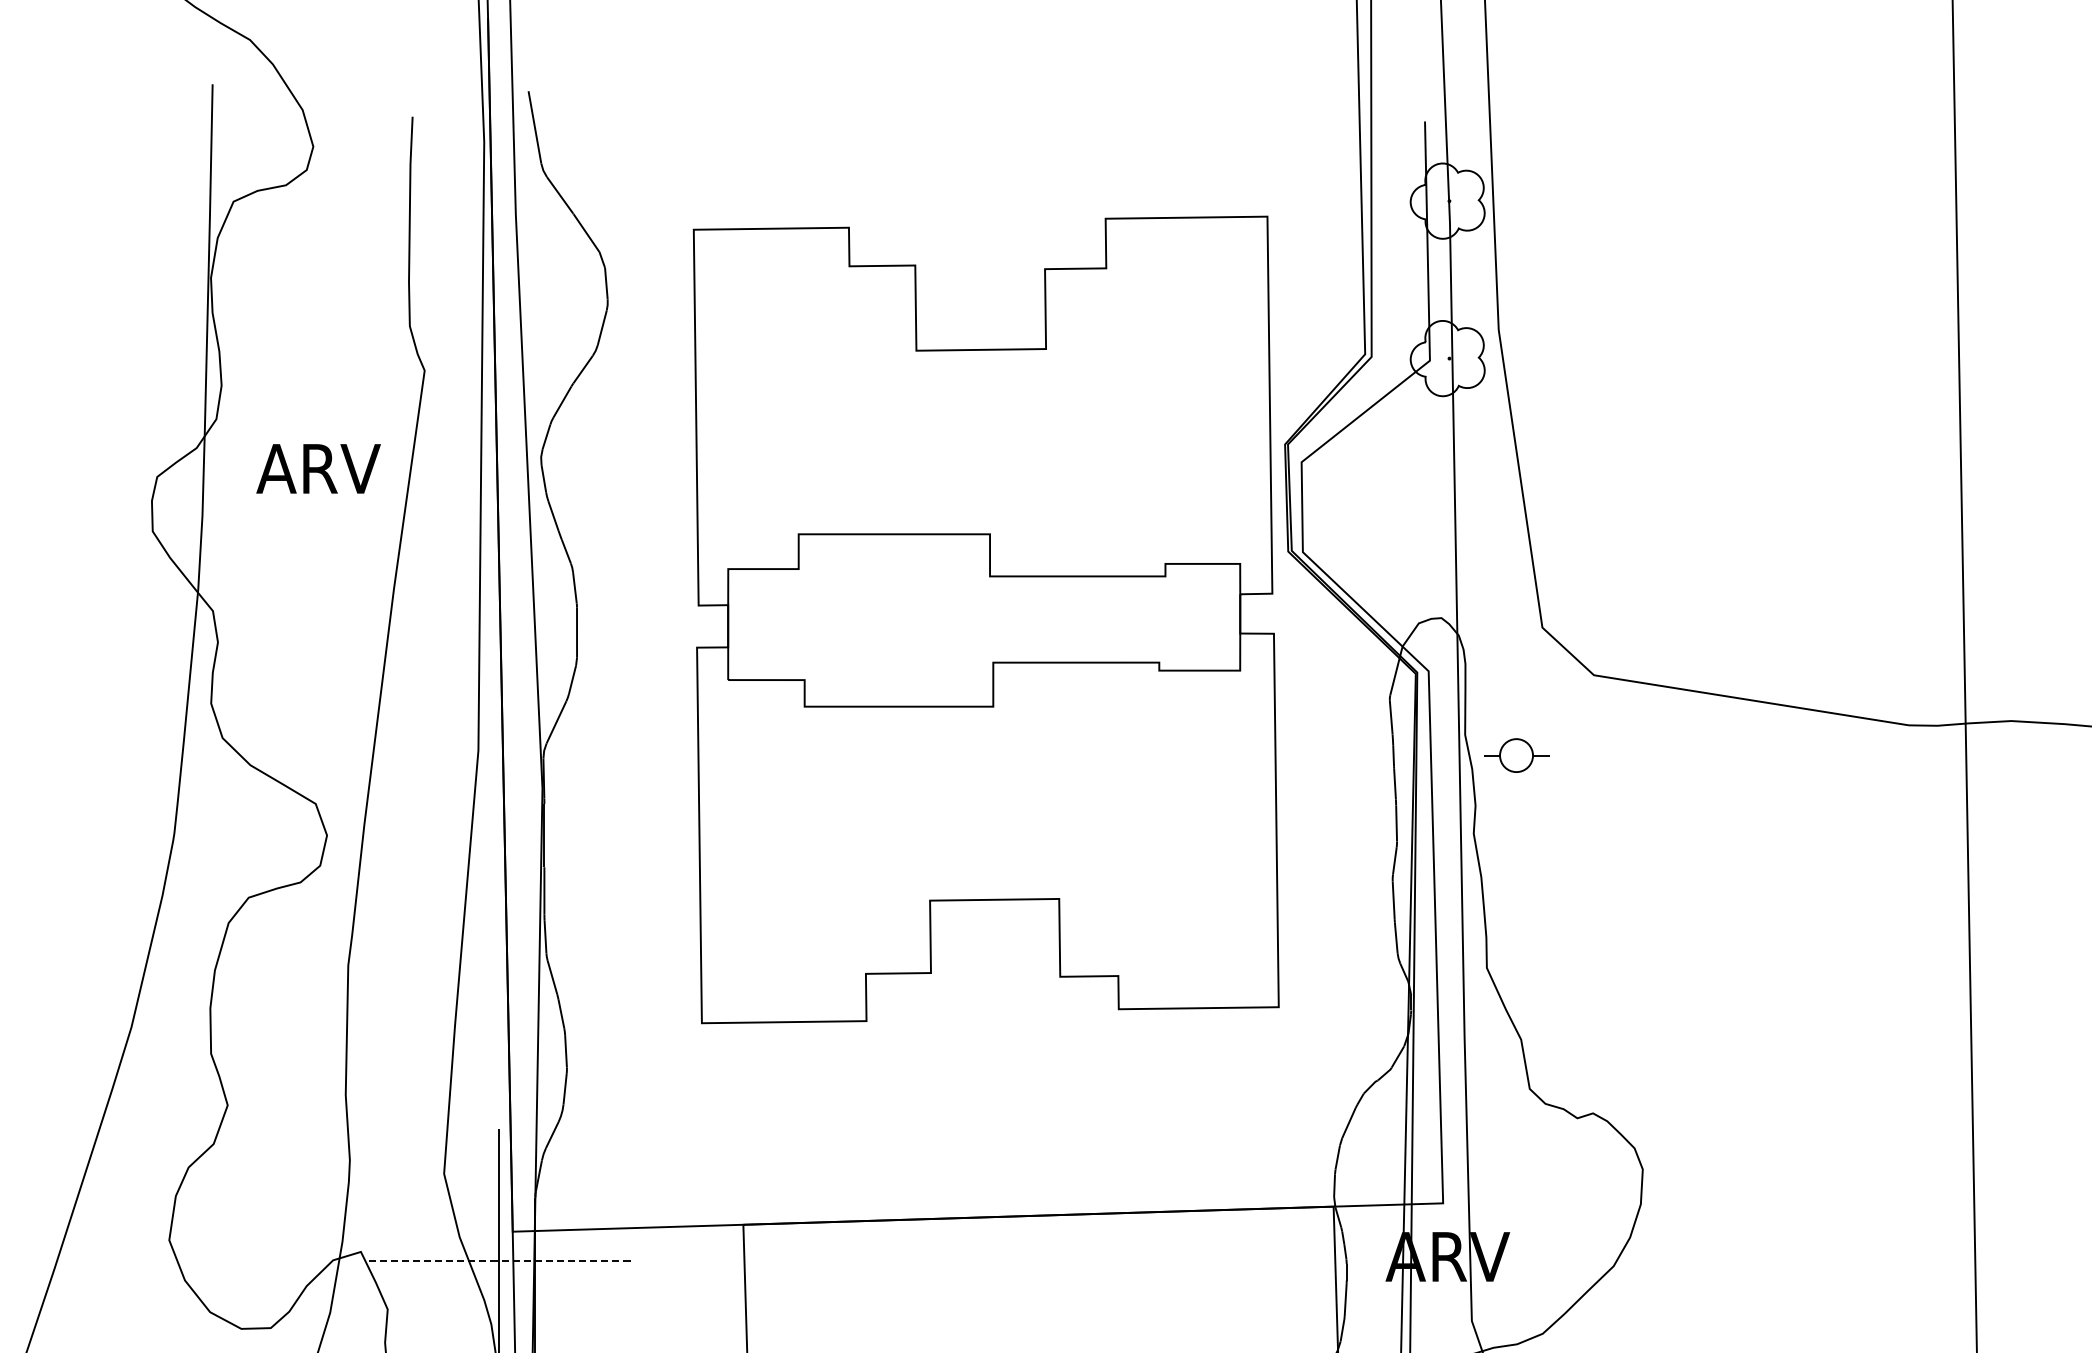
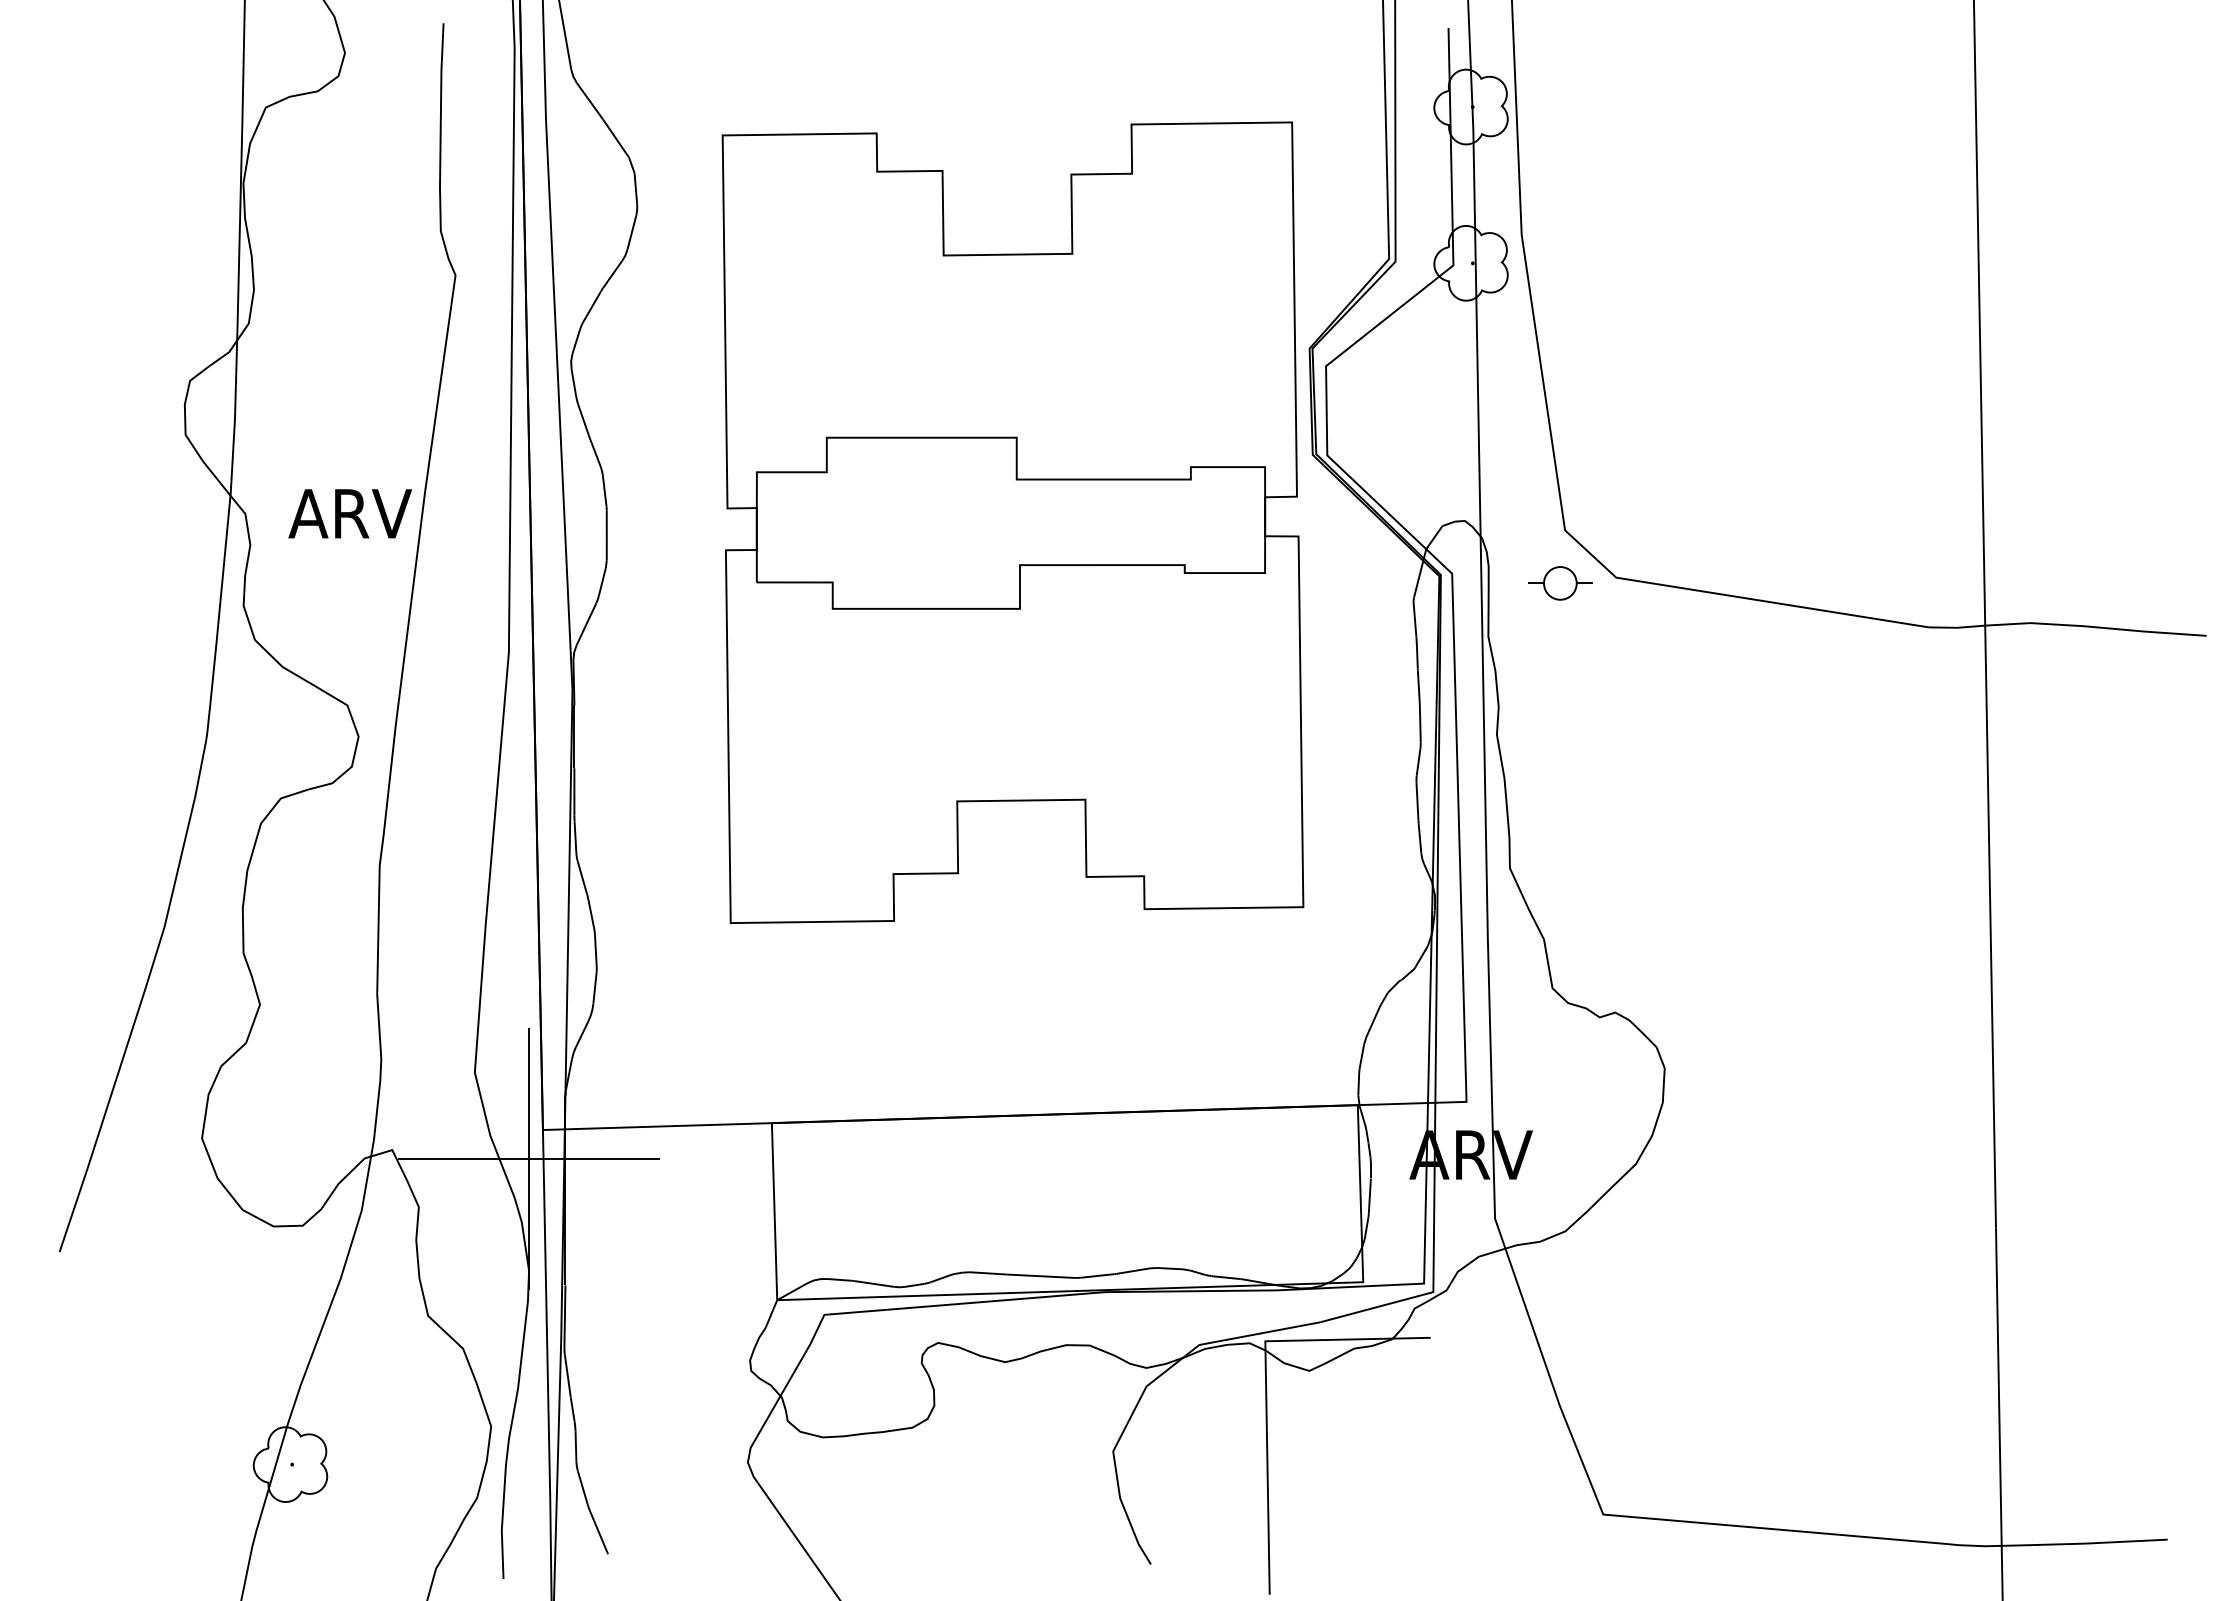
text: (317, 468) -> (349, 513), moved
part: (1516, 755) -> (1560, 583), moved
line: (498, 1261) -> (528, 1159), dashed -> solid

